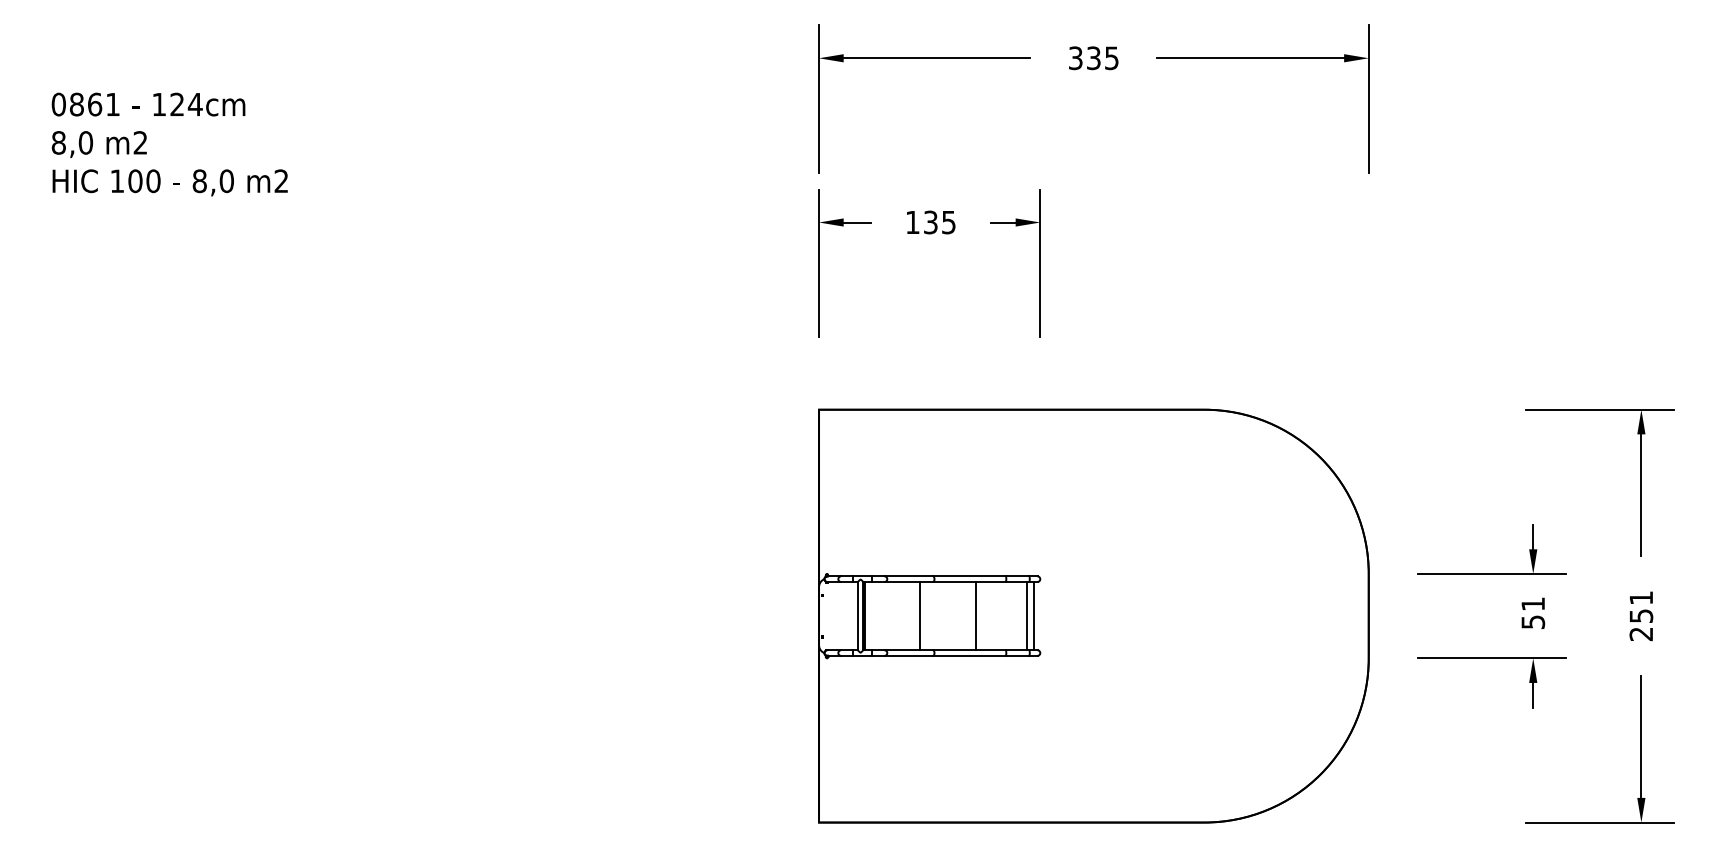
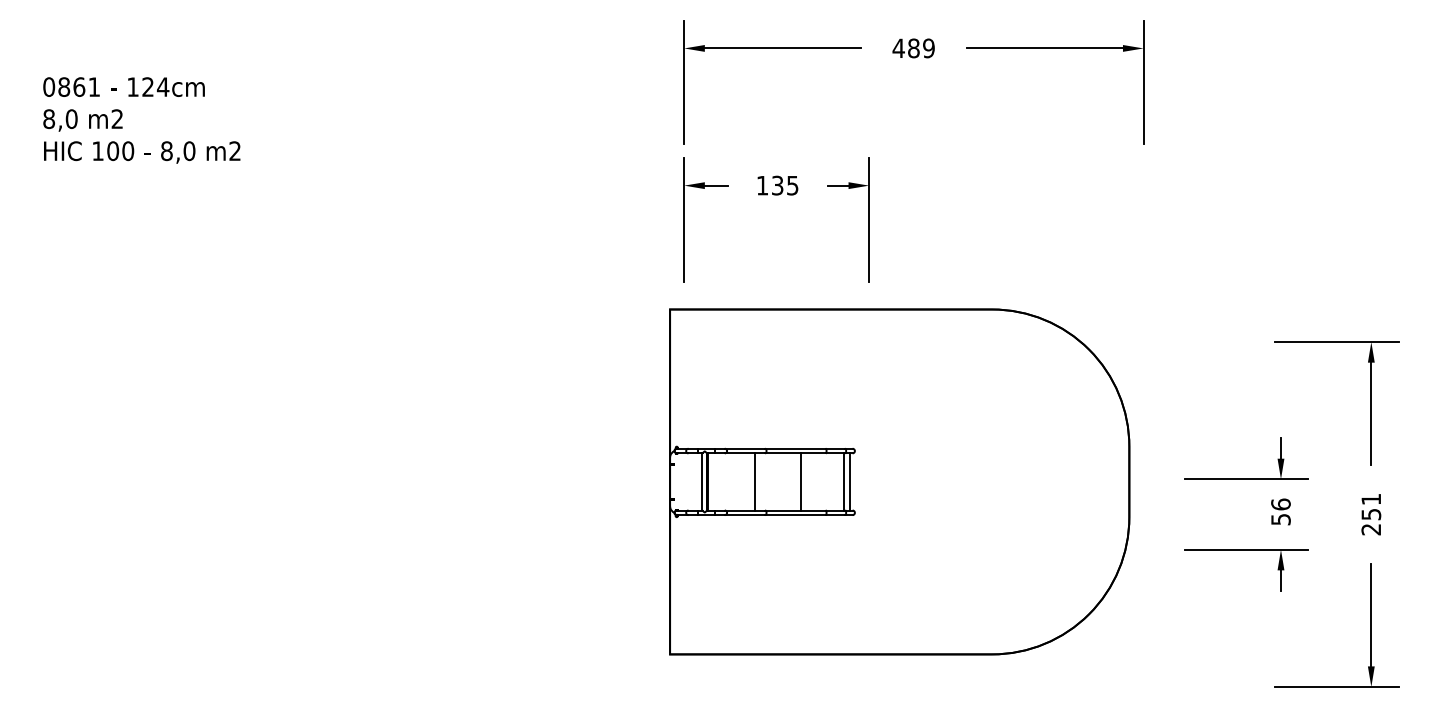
text: (1093, 58) -> (913, 48), 335 -> 489
text: (1533, 604) -> (1281, 504), 51 -> 56
part: (1093, 615) -> (899, 481), moved

